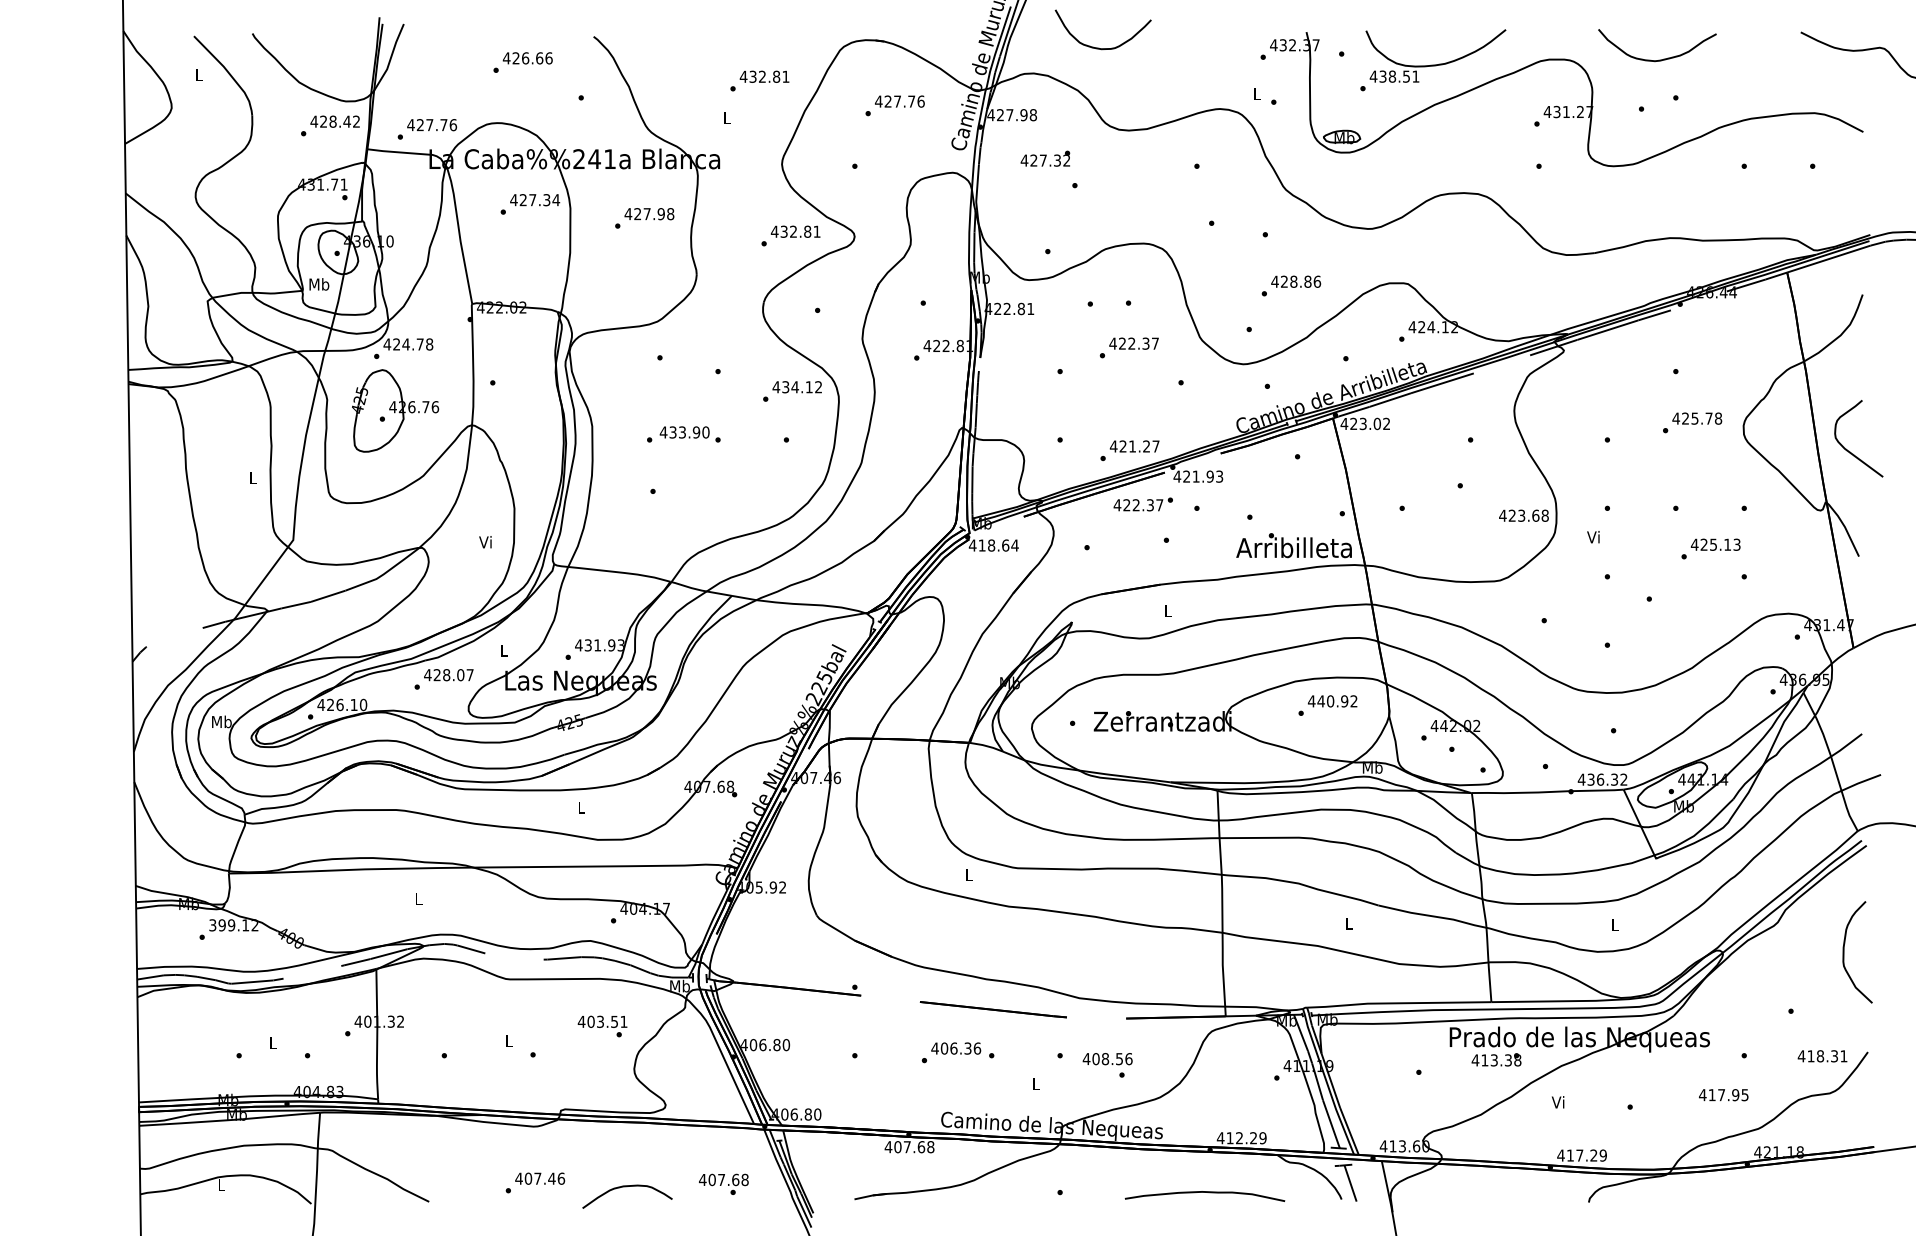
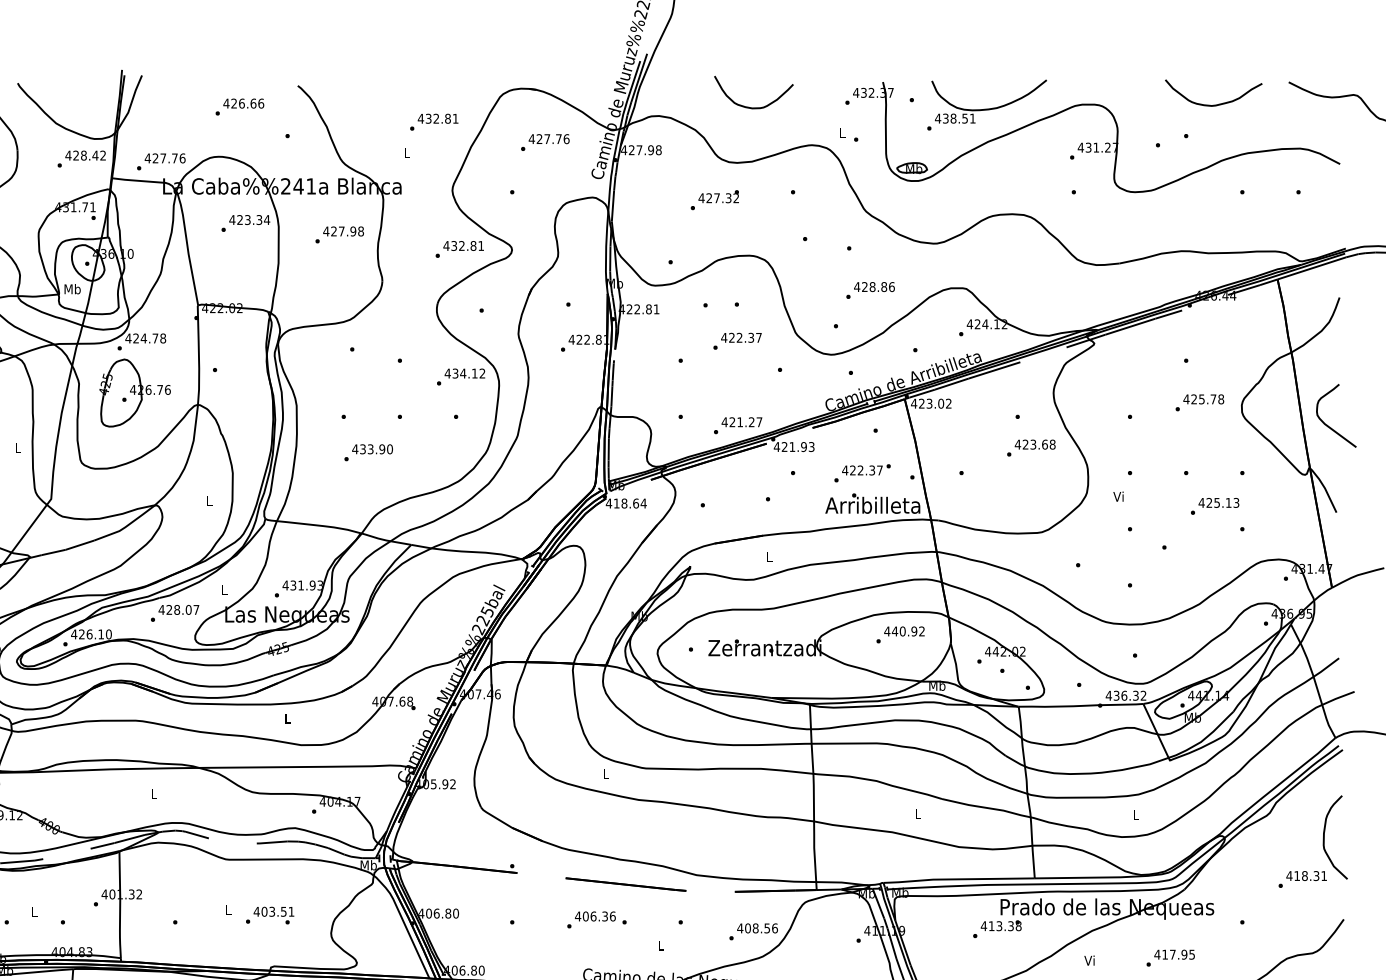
curve: (1098, 47) -> (750, 107), moved
curve: (1658, 59) -> (1214, 104), moved
text: (1045, 158) -> (718, 196), moved
text: (532, 200) -> (247, 220), 427.34 -> 423.34
text: (684, 432) -> (372, 449), moved
text: (1142, 504) -> (865, 469), moved
text: (1523, 515) -> (1034, 444), moved
text: (485, 542) -> (209, 501), Vi -> L
text: (602, 1026) -> (273, 915), moved
text: (1822, 1056) -> (1306, 876), moved
text: (1107, 1059) -> (757, 928), moved
text: (1496, 1059) -> (1001, 925), moved
text: (1723, 1095) -> (1174, 955), moved

